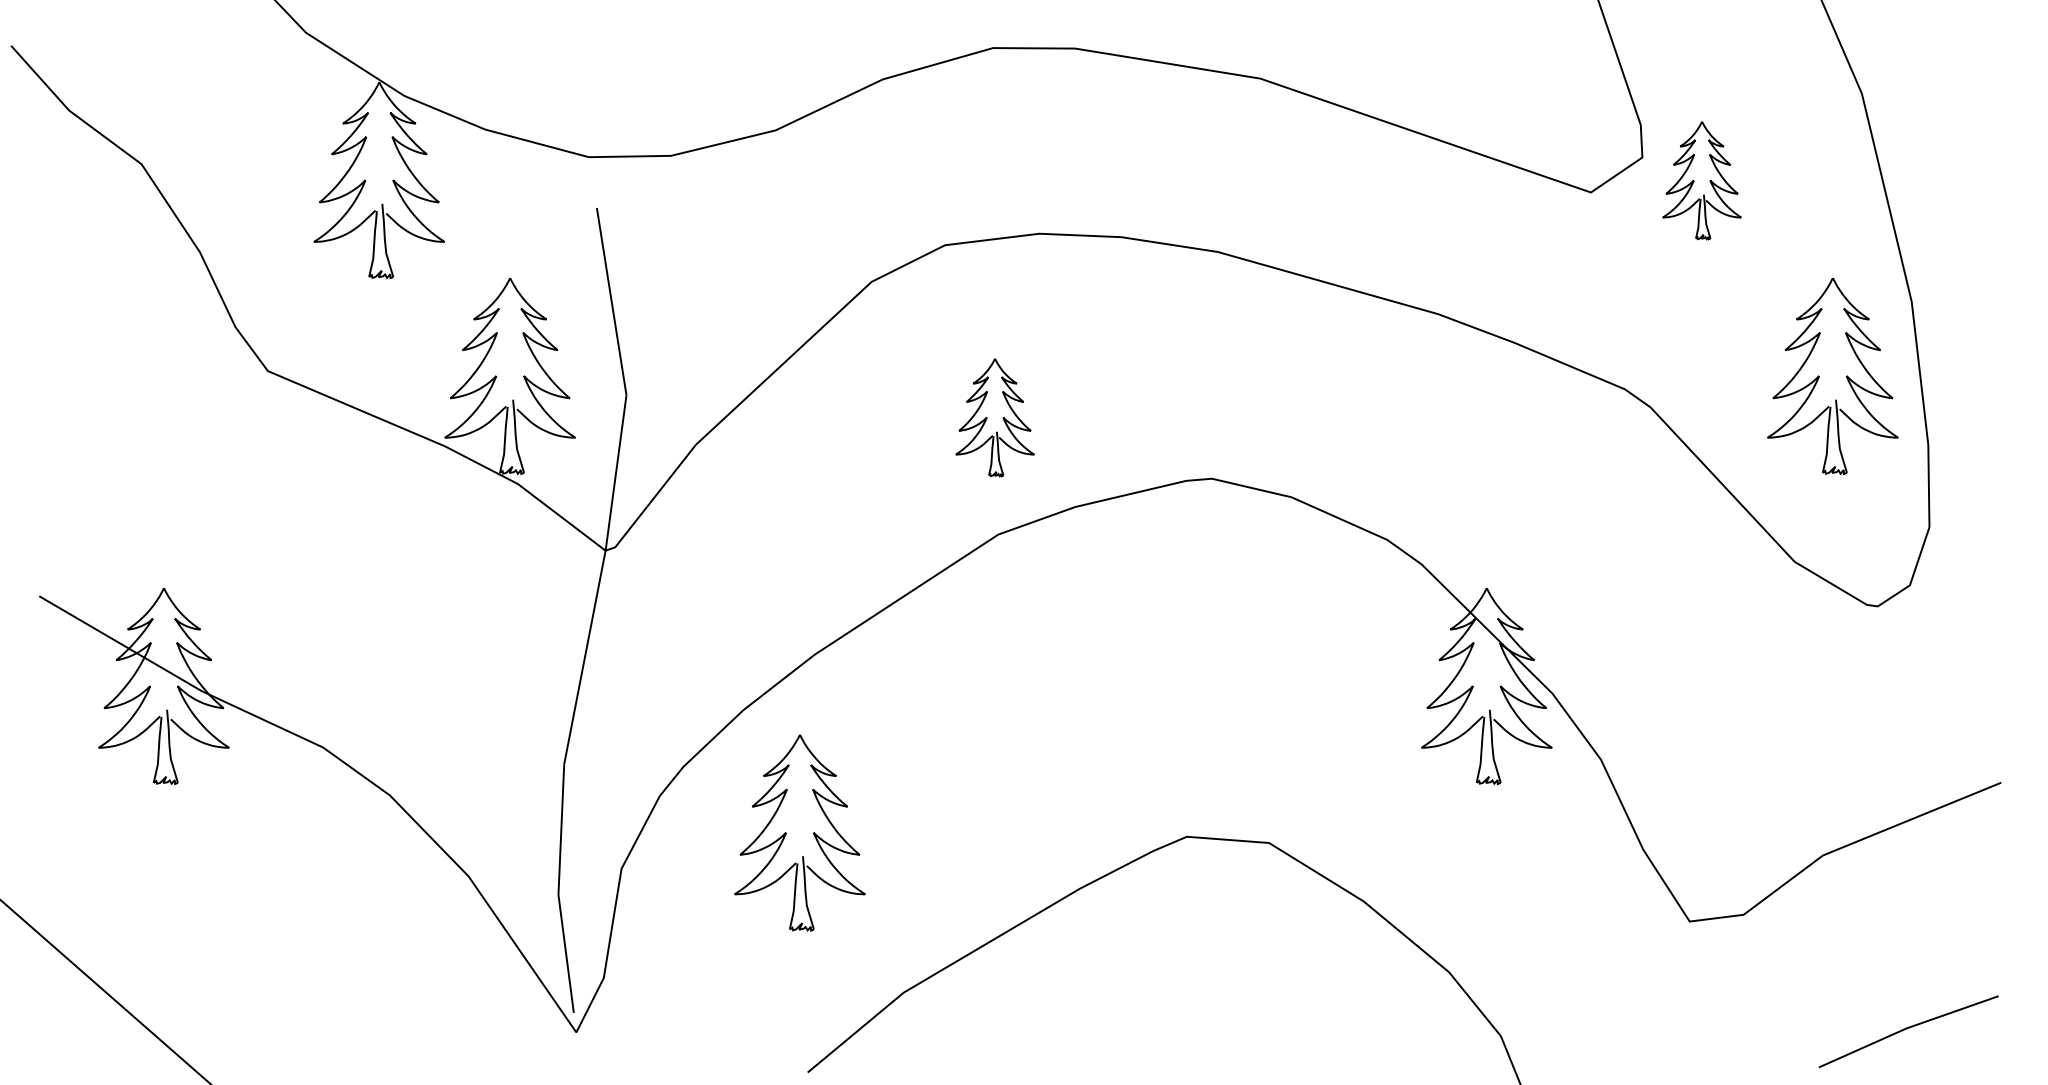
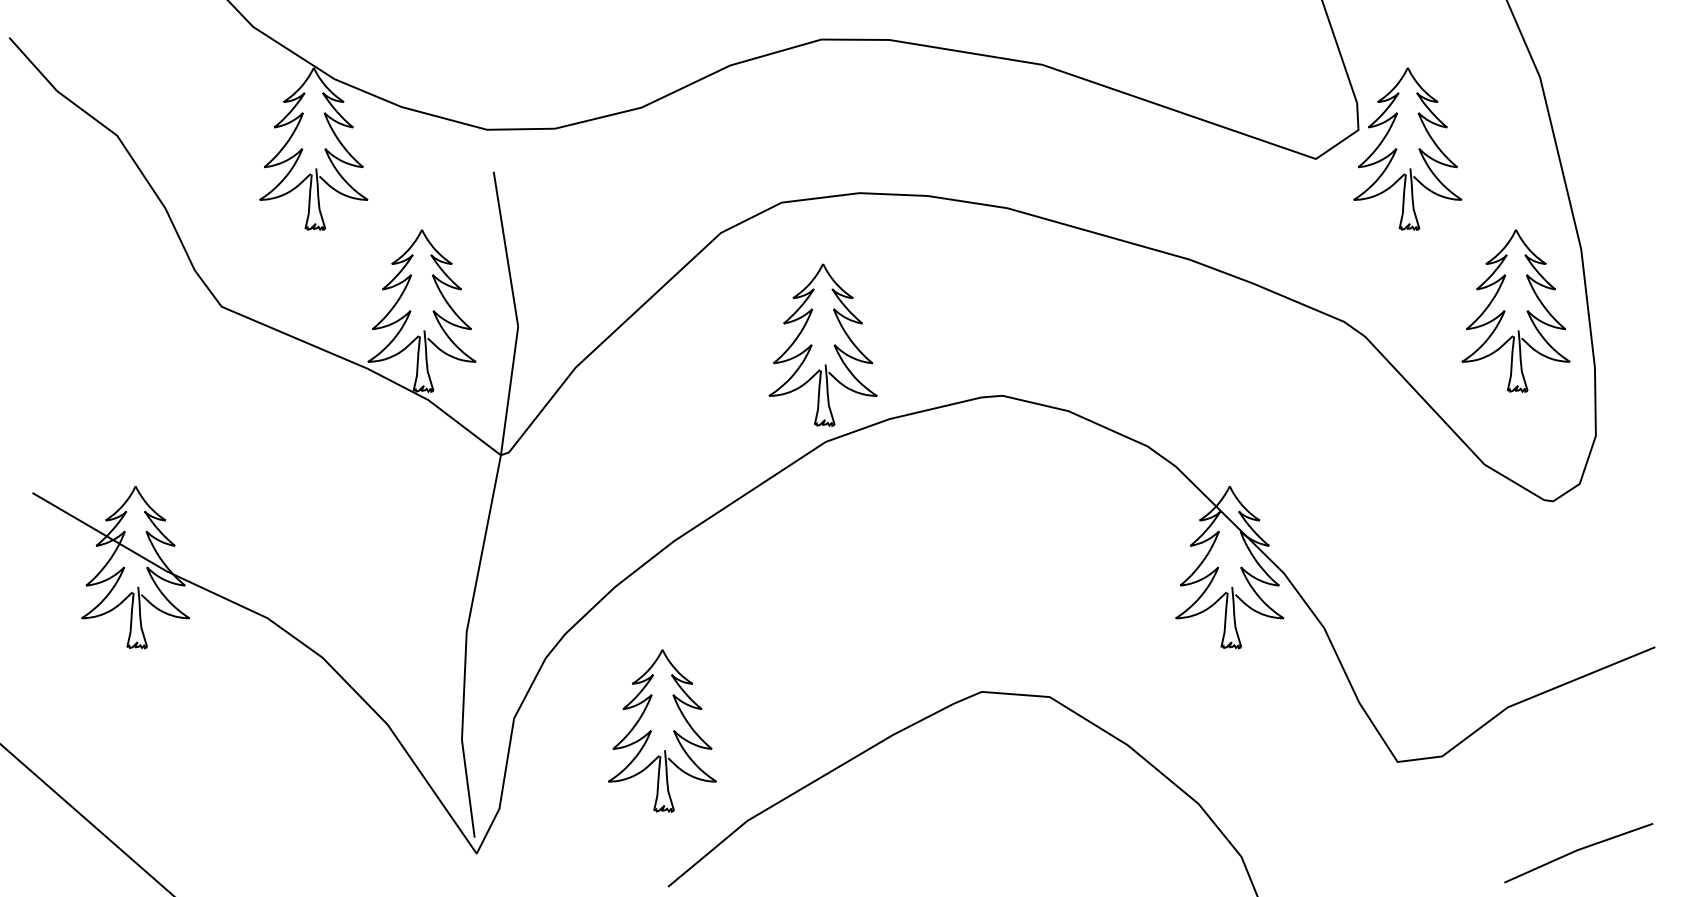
part: (1701, 180) -> (1407, 149), size x1.67
part: (994, 417) -> (822, 345), size x1.67
part: (786, 832) -> (651, 730), moved

